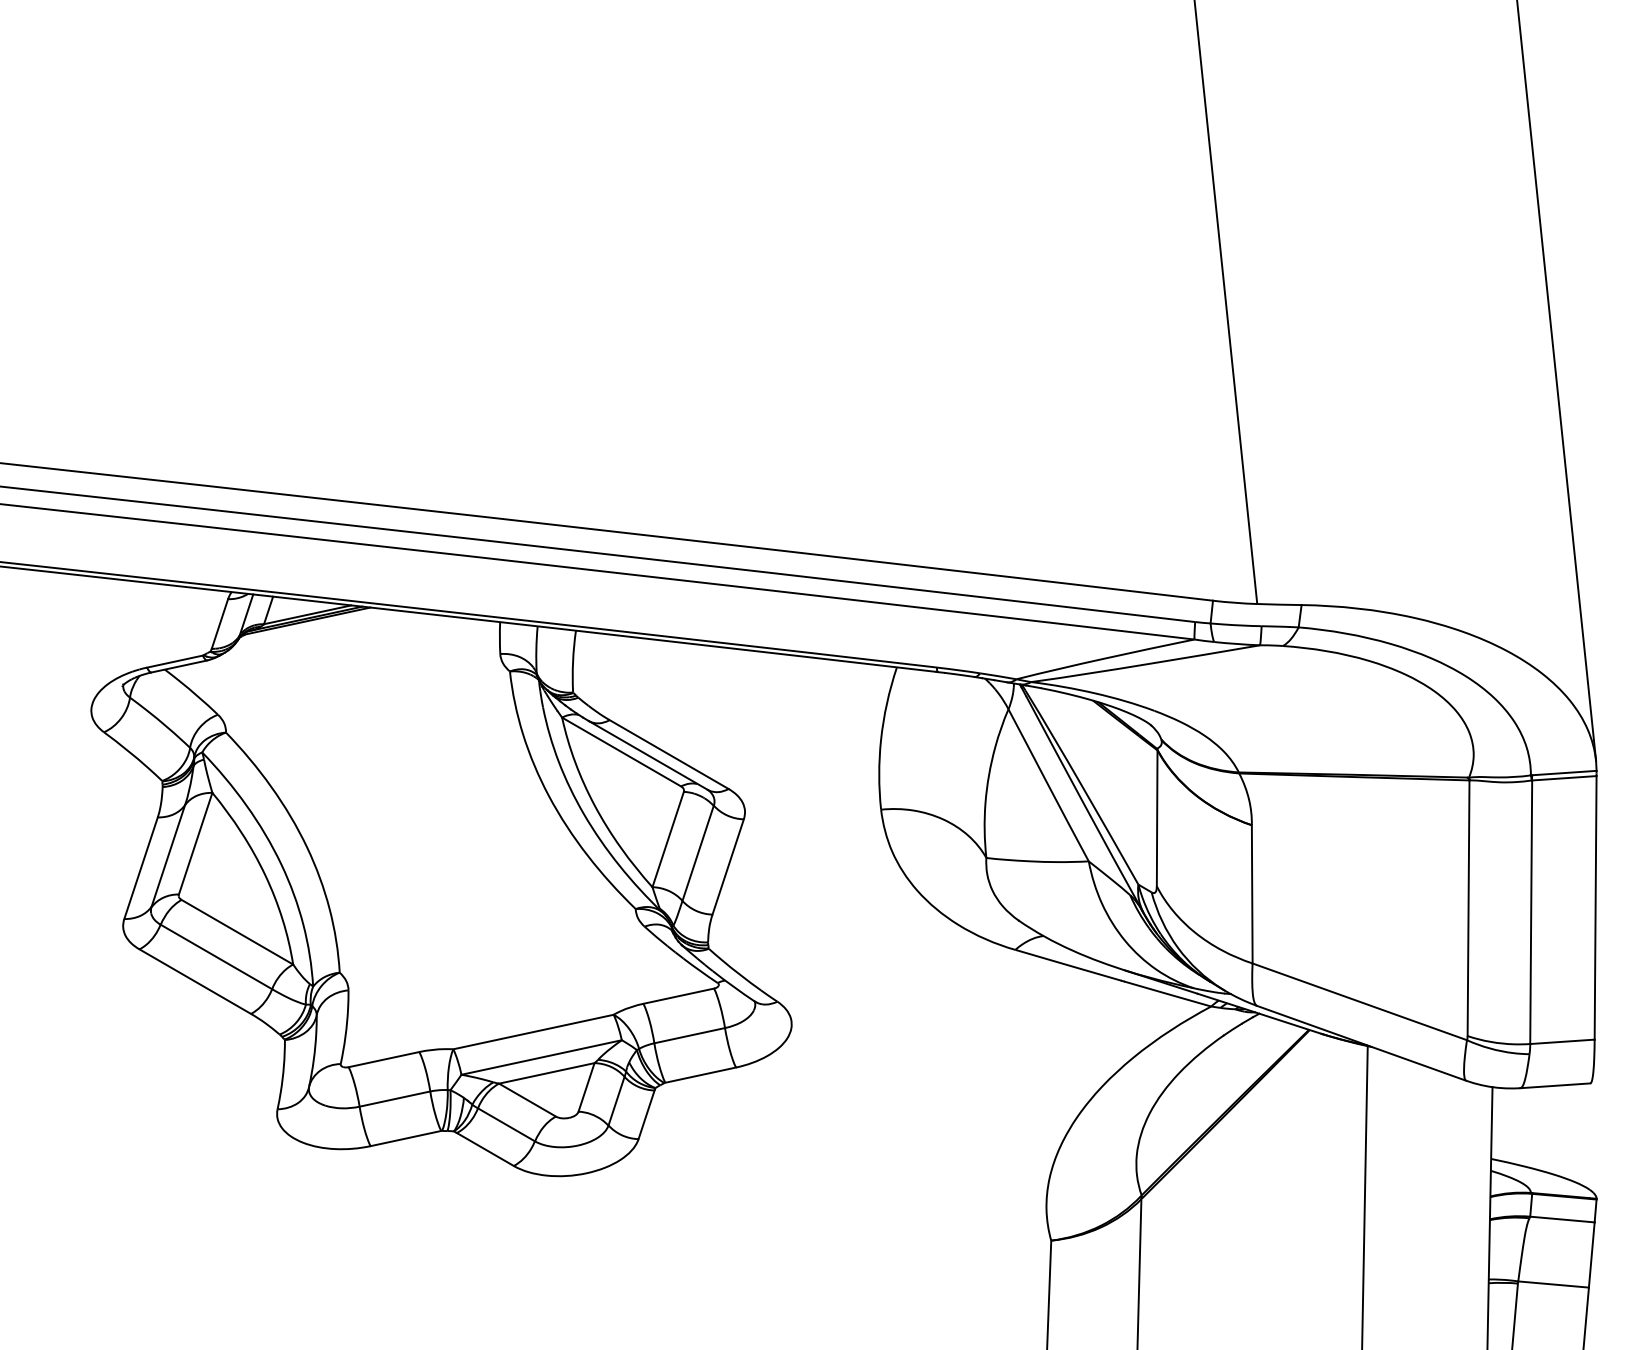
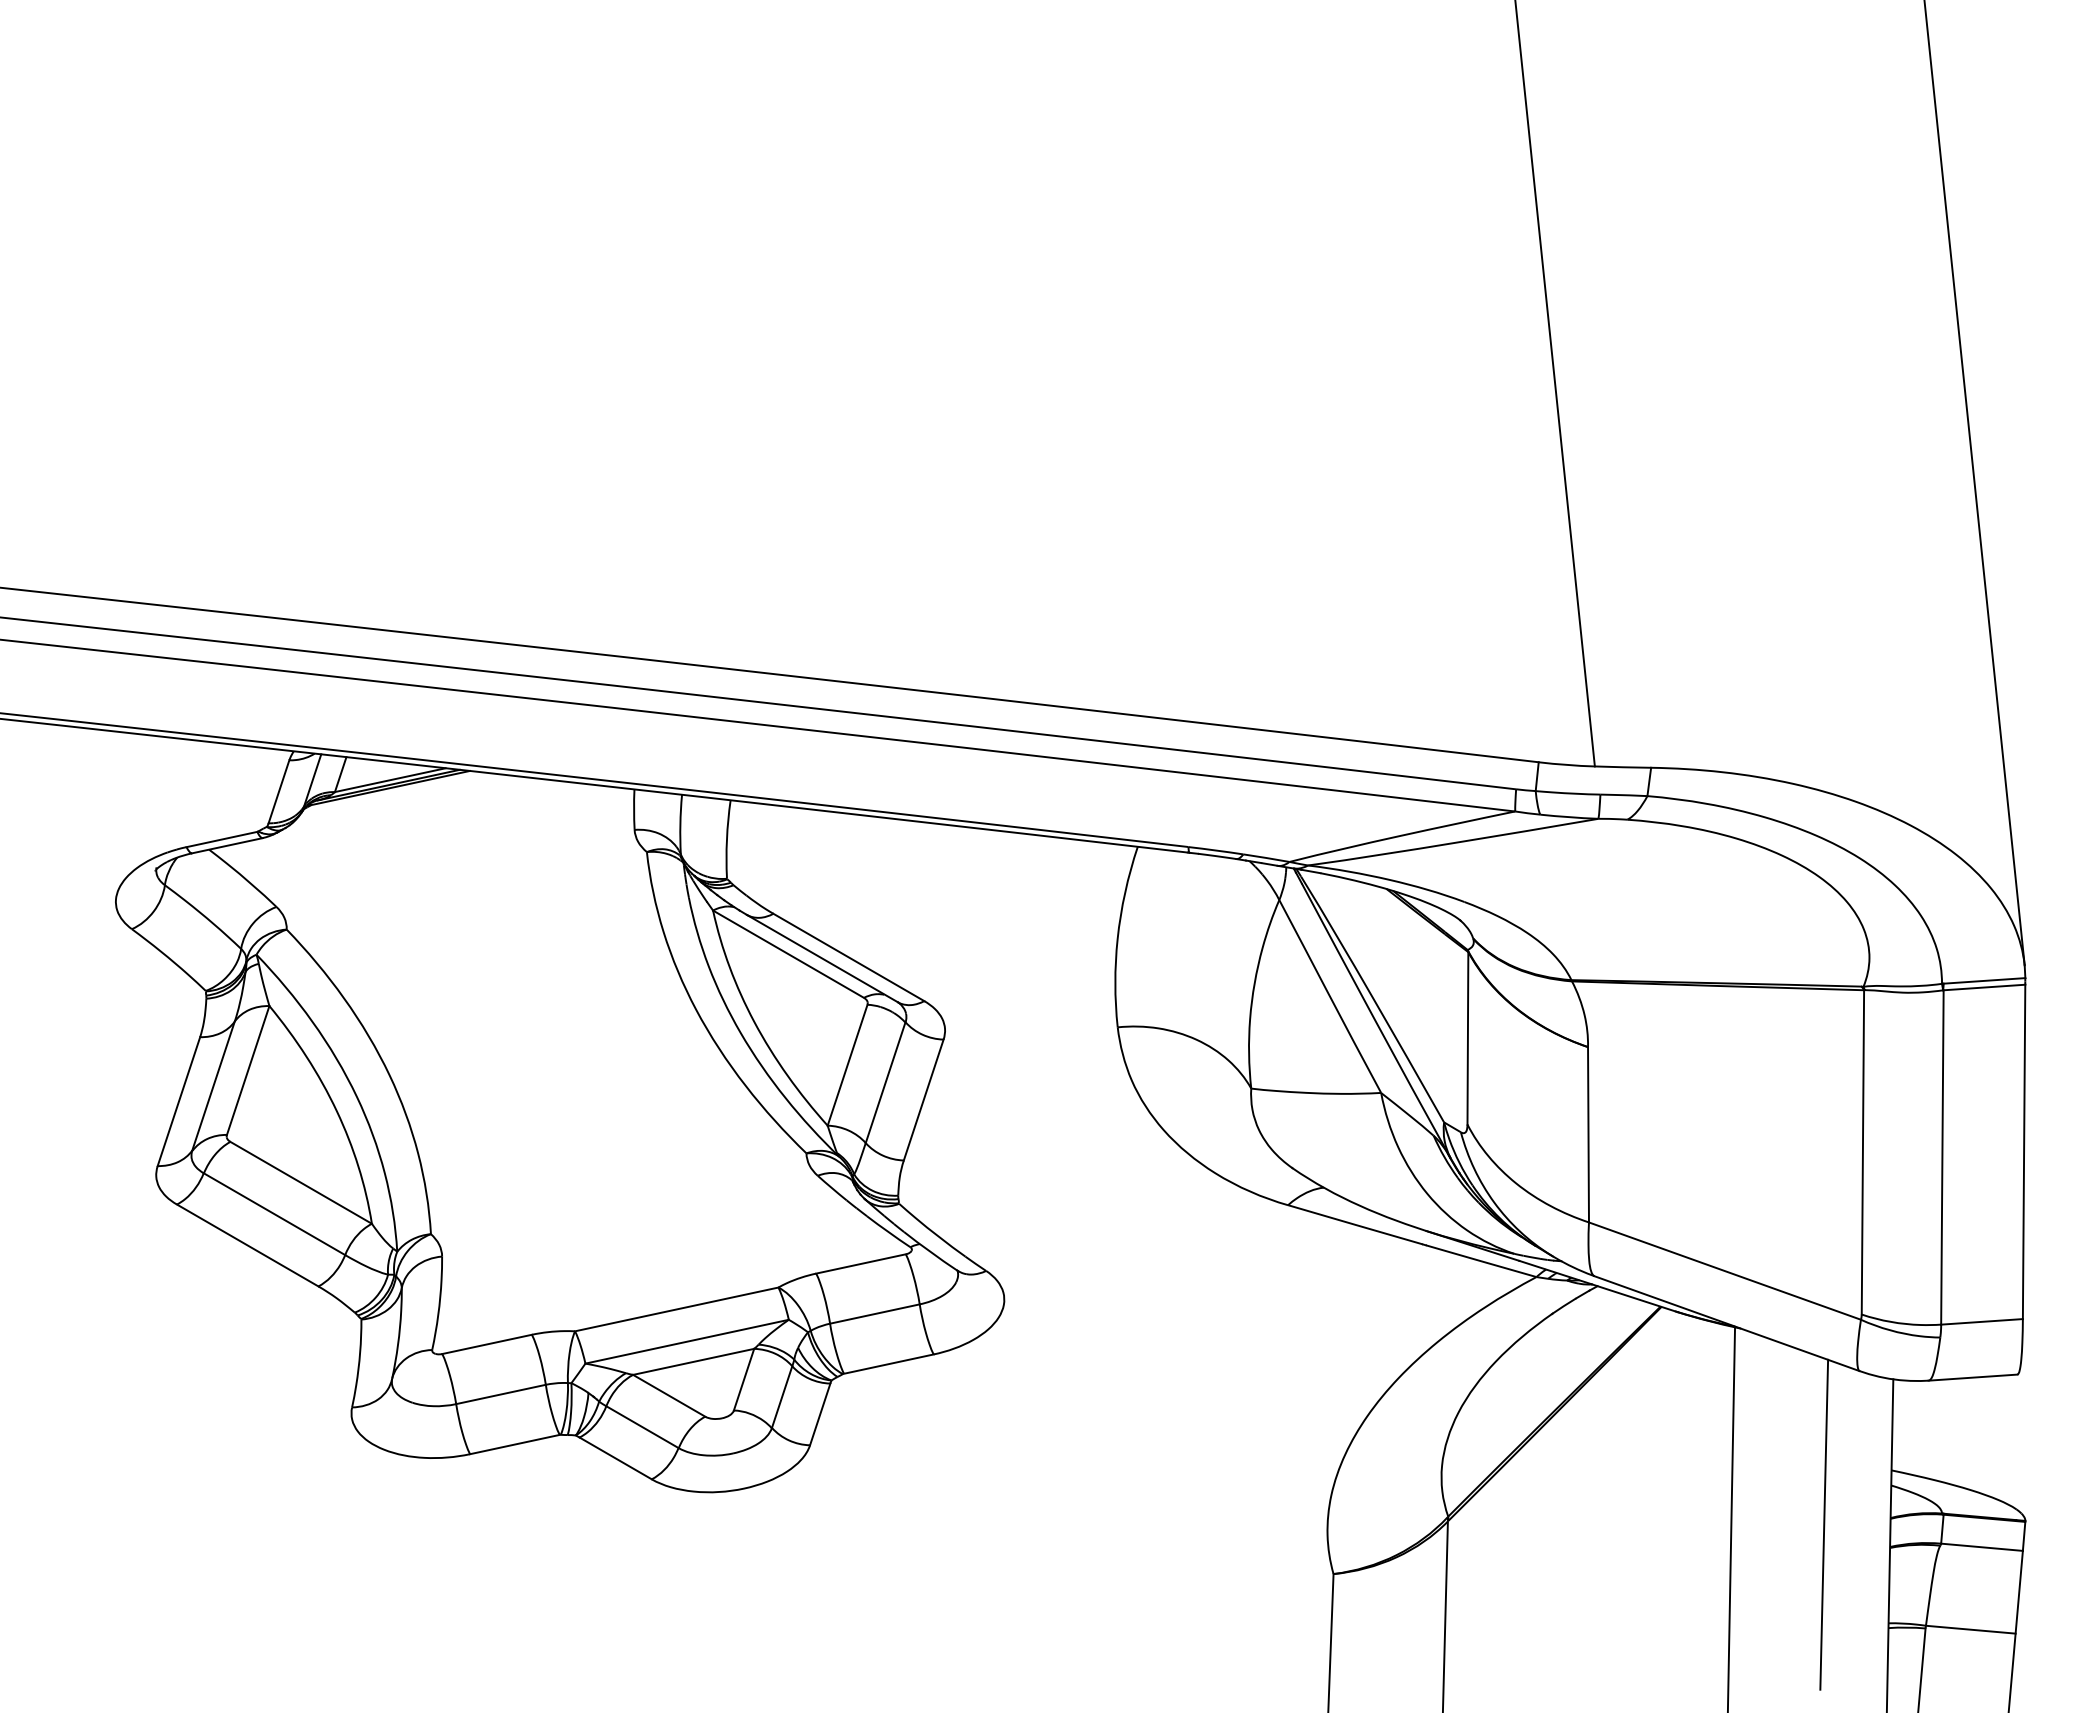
line: (1438, 1201) -> (1824, 1524), added

